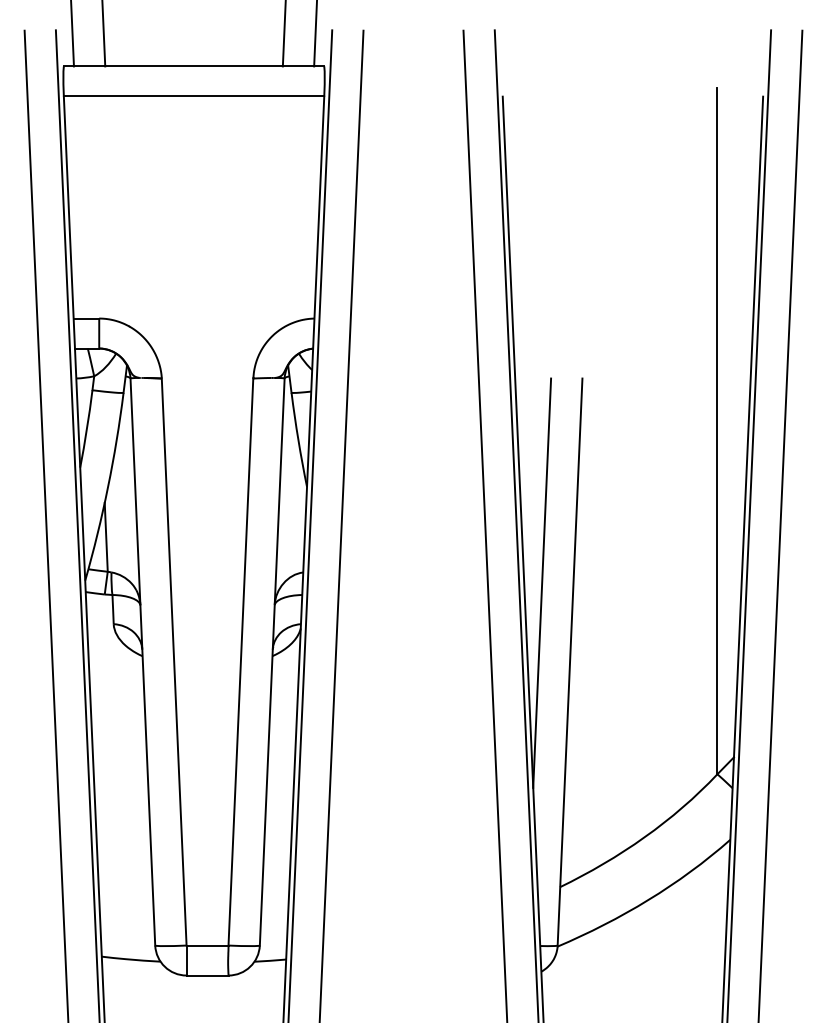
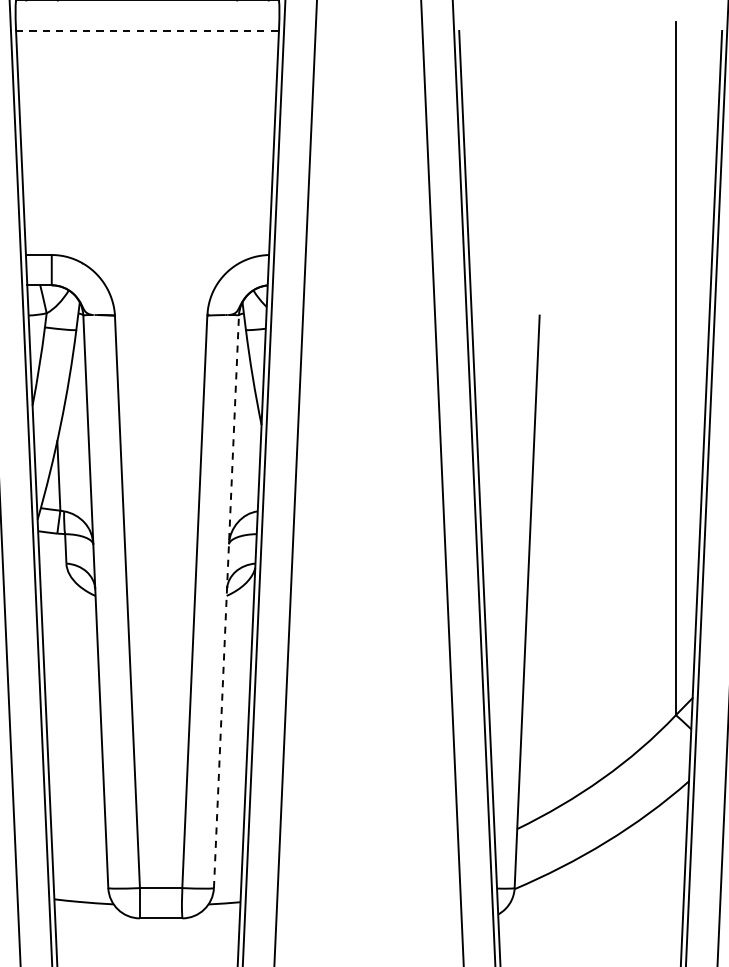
line: (194, 96) -> (147, 30), solid -> dashed
line: (542, 582) -> (499, 521), removed
line: (272, 662) -> (226, 602), solid -> dashed

